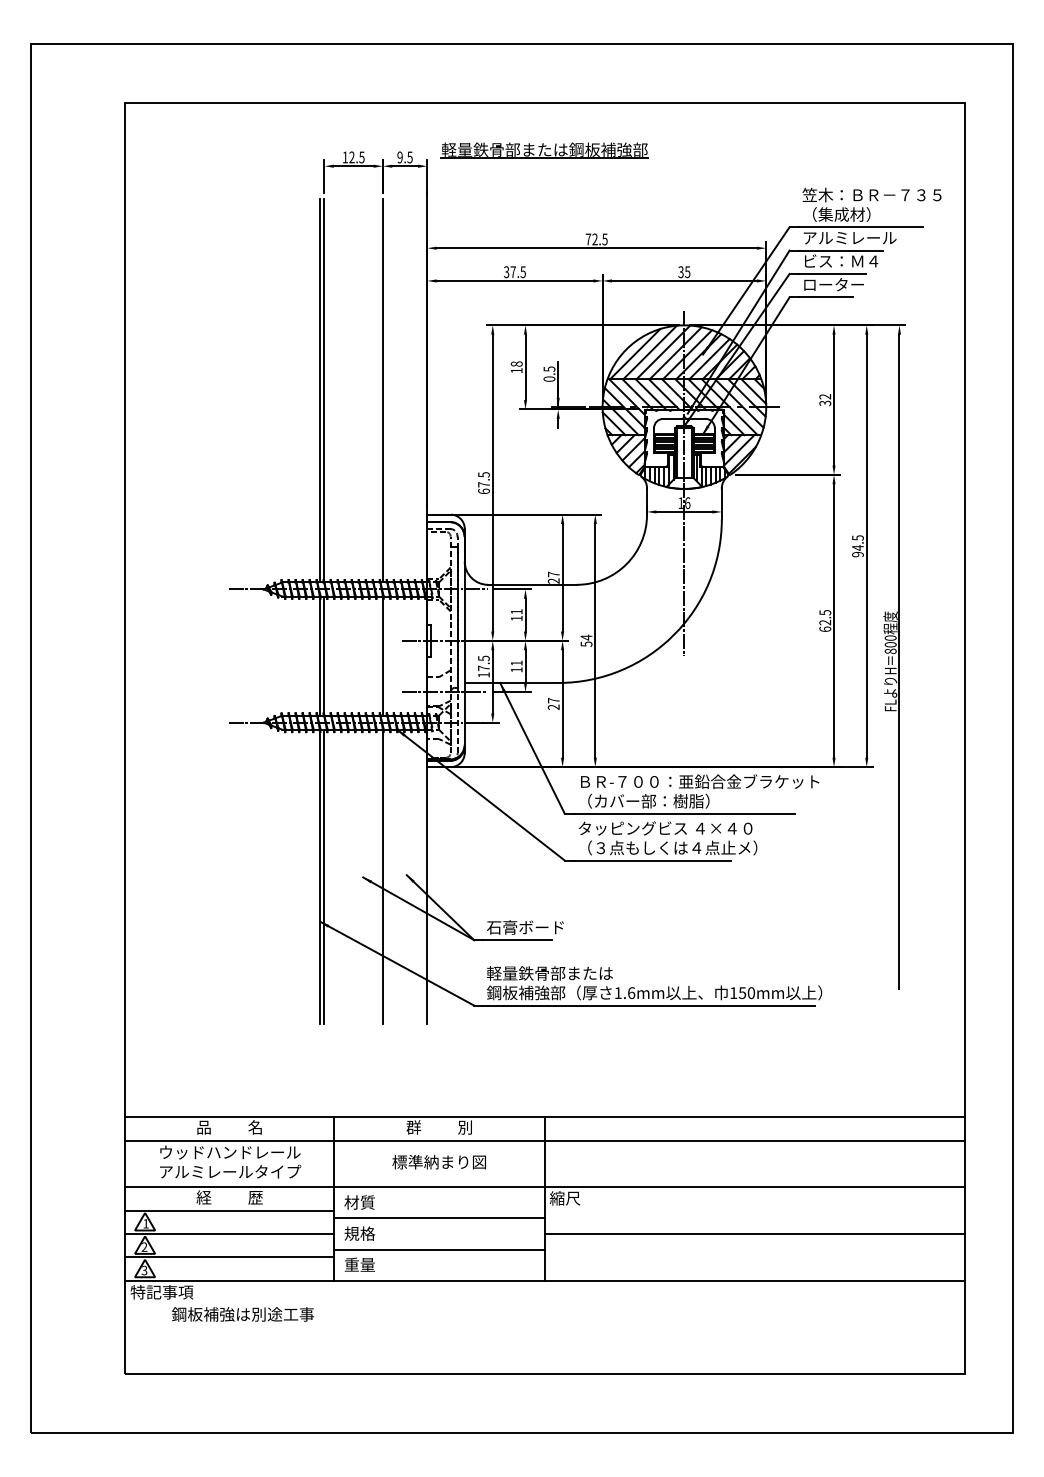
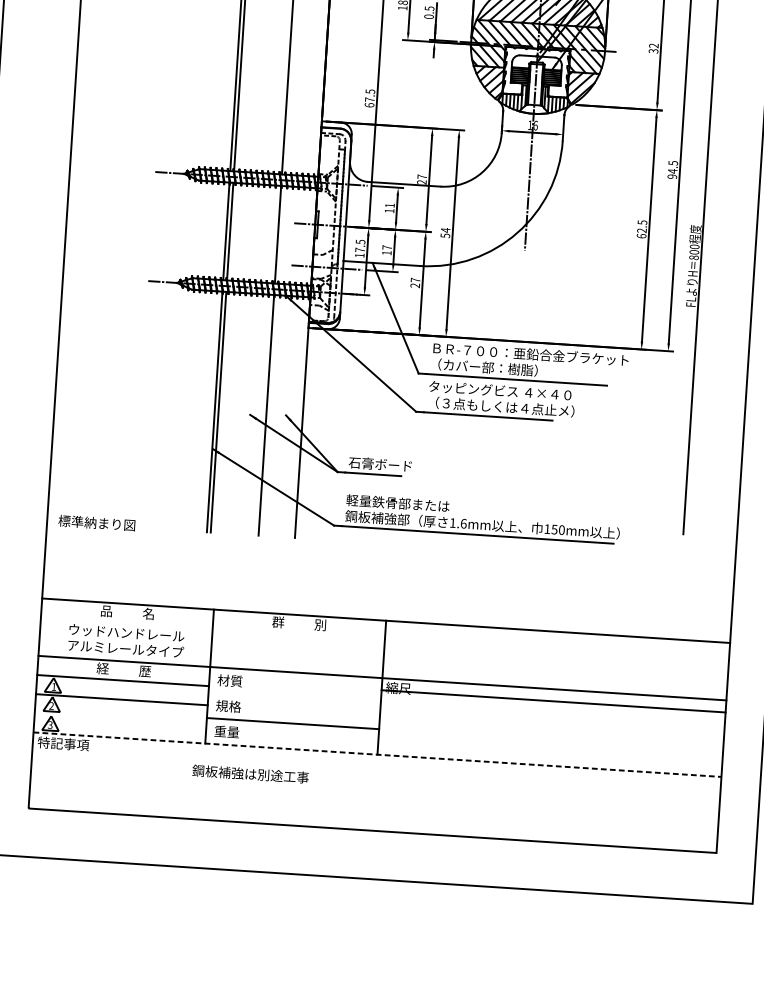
text: (516, 662) -> (387, 247), 11 -> 17
line: (544, 1140) -> (384, 639), removed
text: (438, 1161) -> (96, 522), moved
line: (439, 1218) -> (294, 698), removed
line: (754, 1234) -> (553, 701), moved
line: (229, 1257) -> (120, 718), removed
line: (545, 1280) -> (378, 754), solid -> dashed
text: (243, 1314) -> (251, 774), moved

